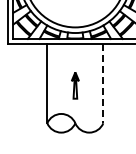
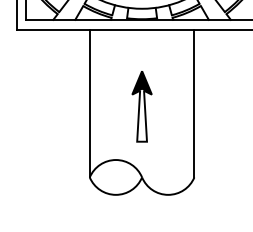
line: (103, 83) -> (194, 103), dashed -> solid
part: (75, 85) -> (142, 106), size x1.43

